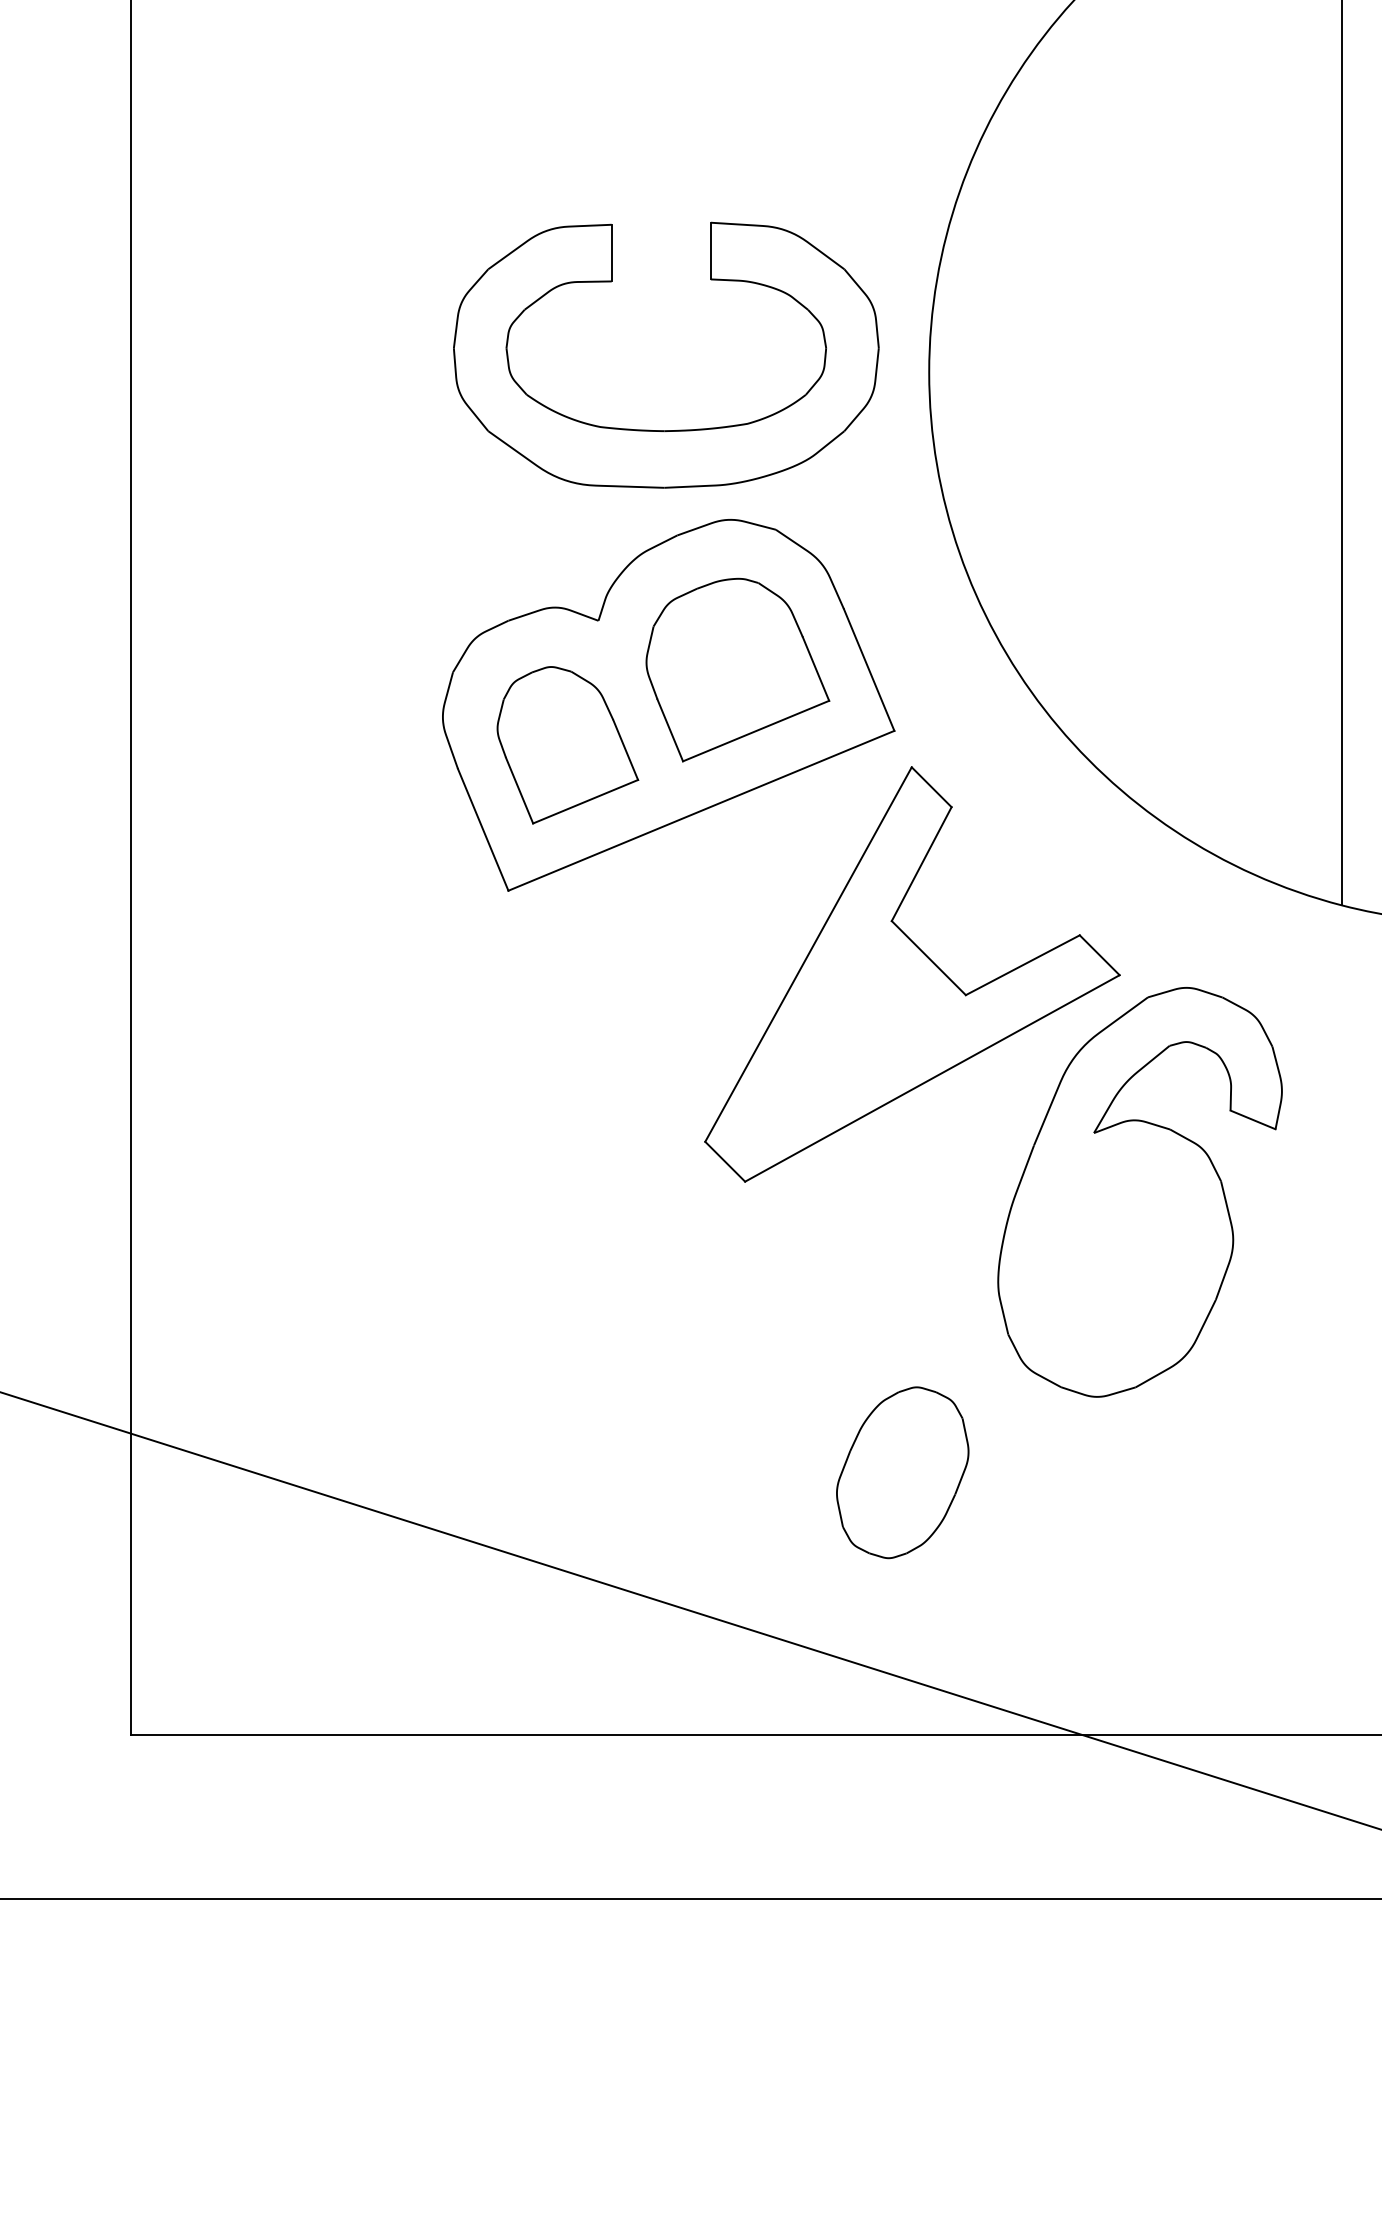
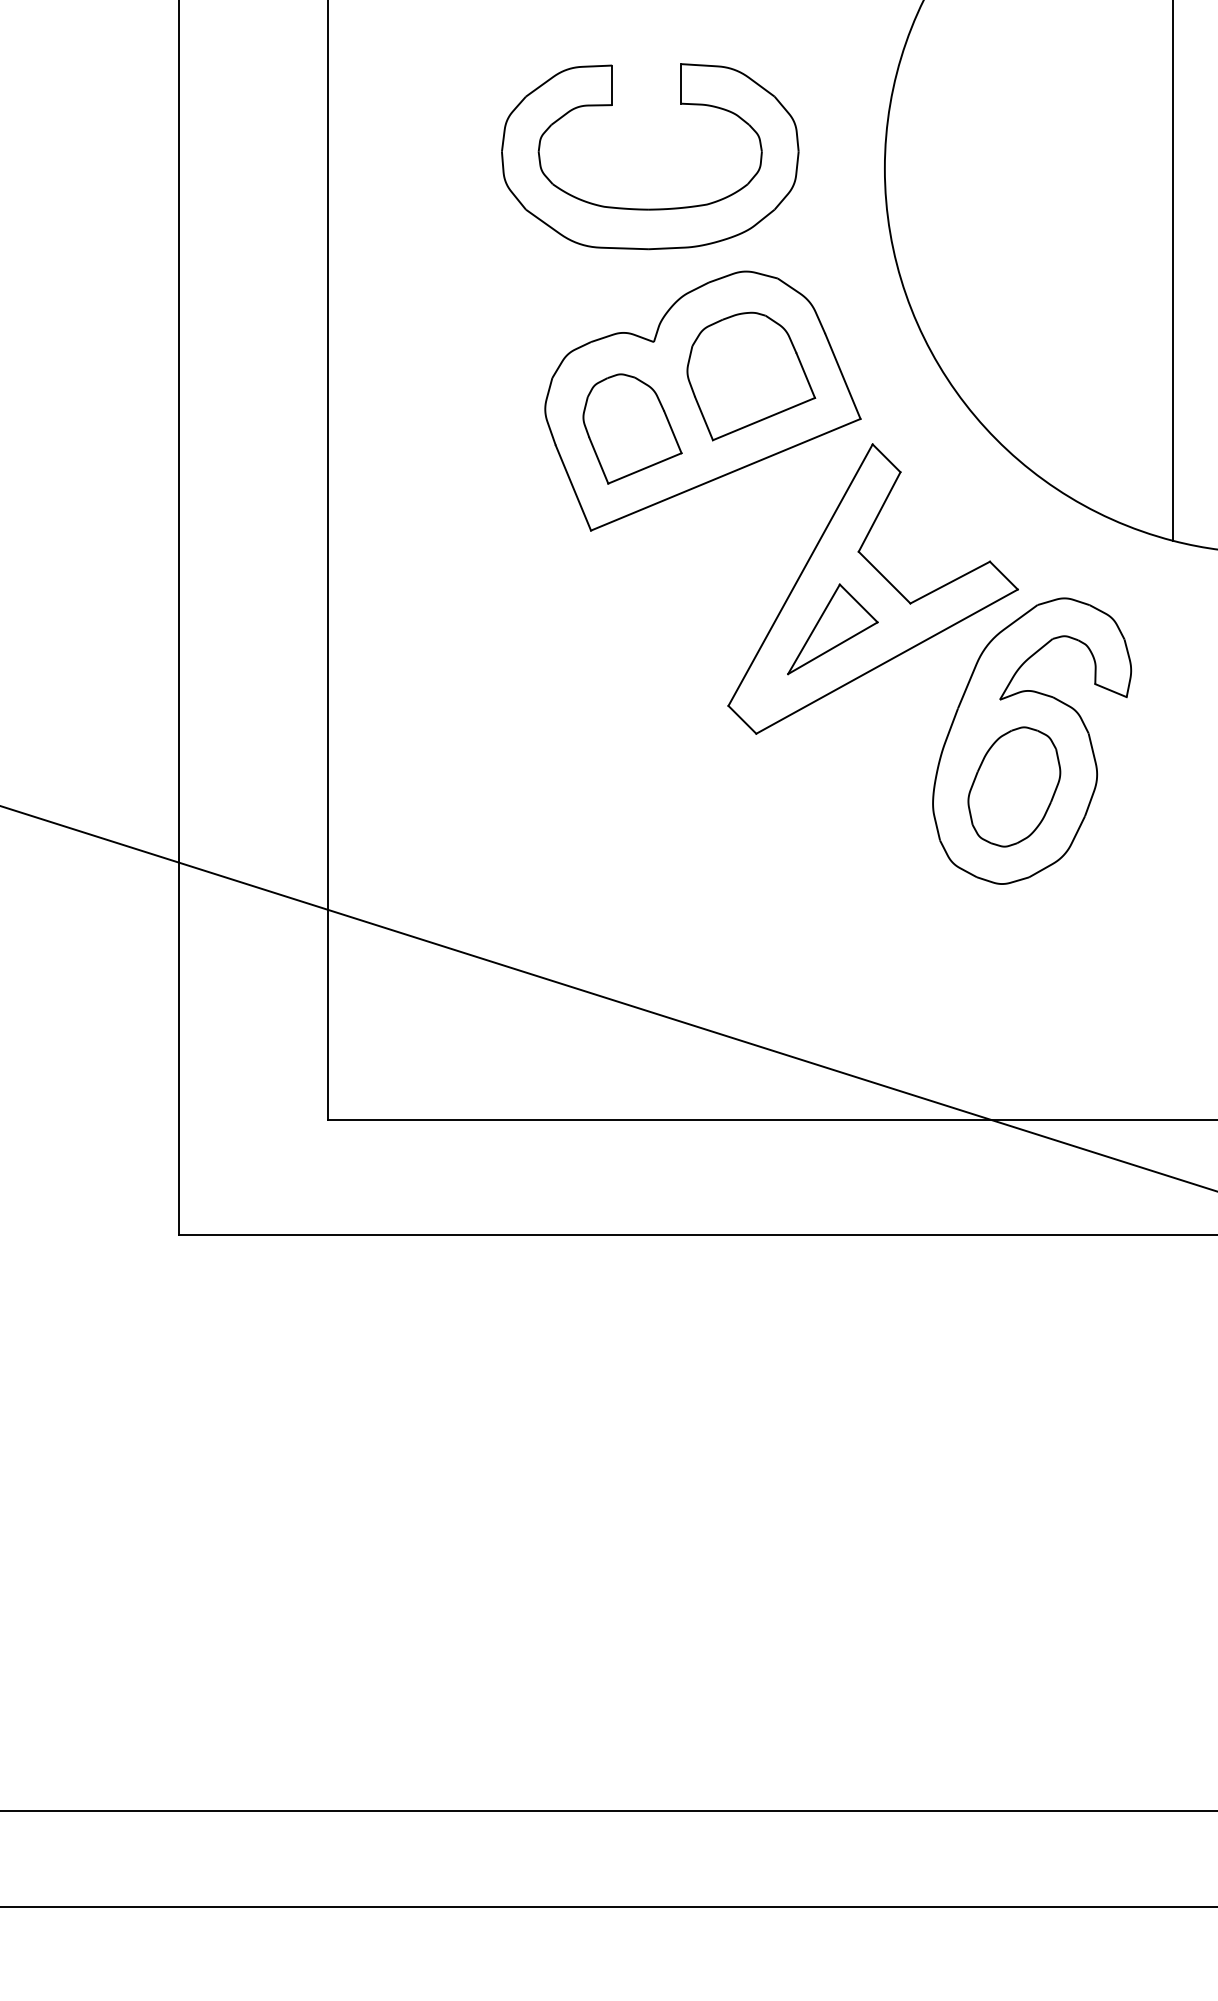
part: (666, 429) -> (650, 208), moved
part: (854, 1032) -> (832, 629), added
part: (902, 1472) -> (1014, 786), moved

